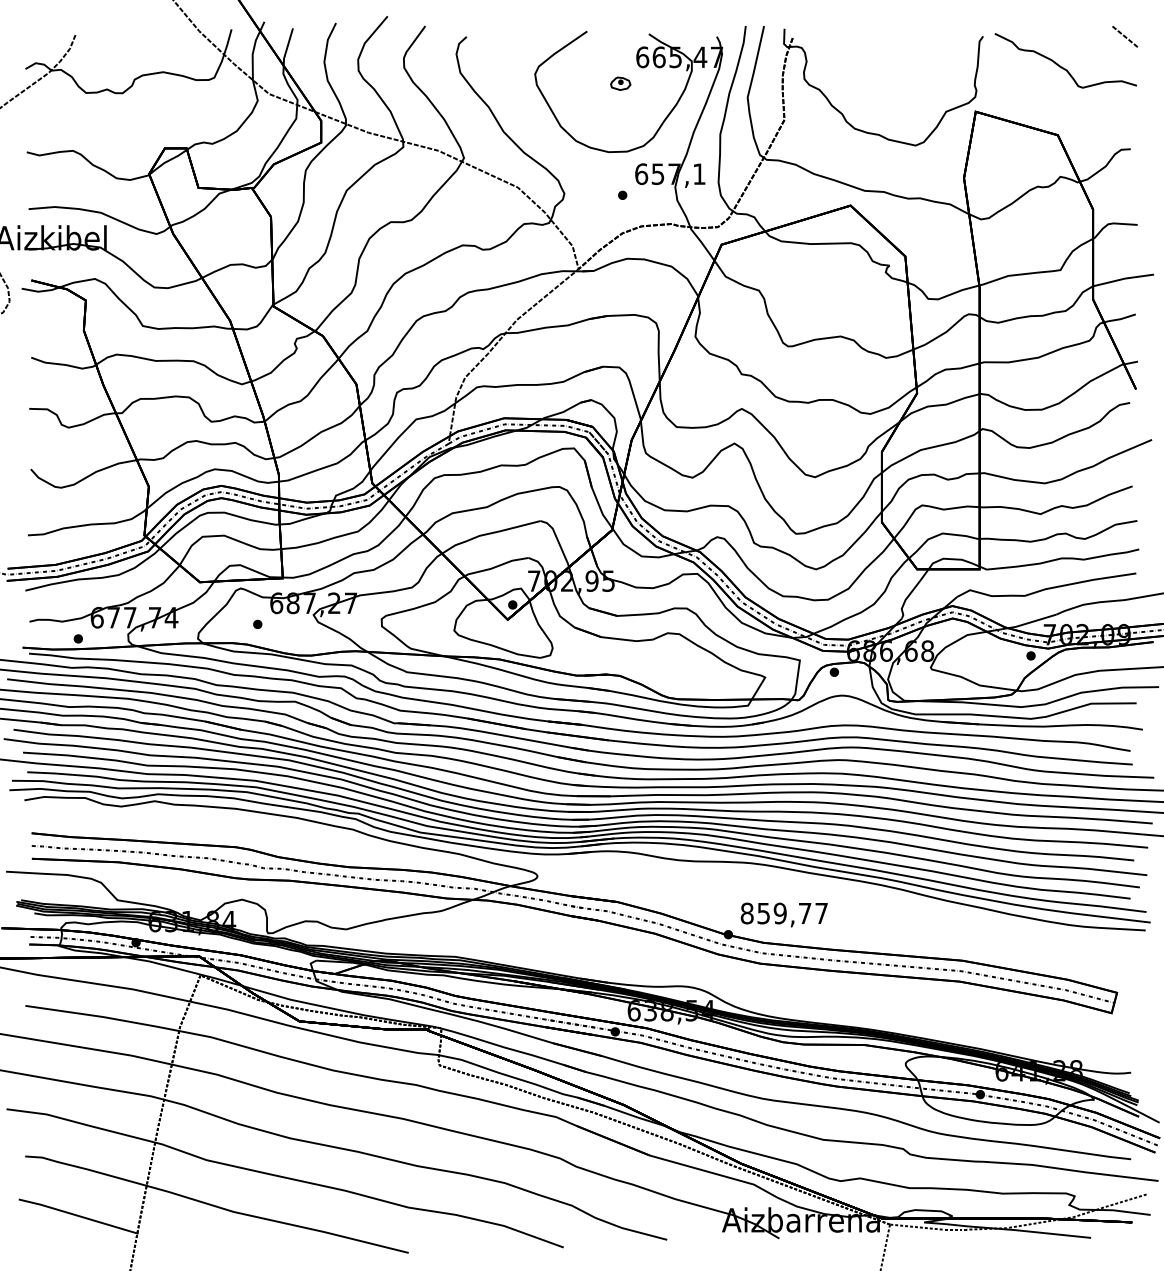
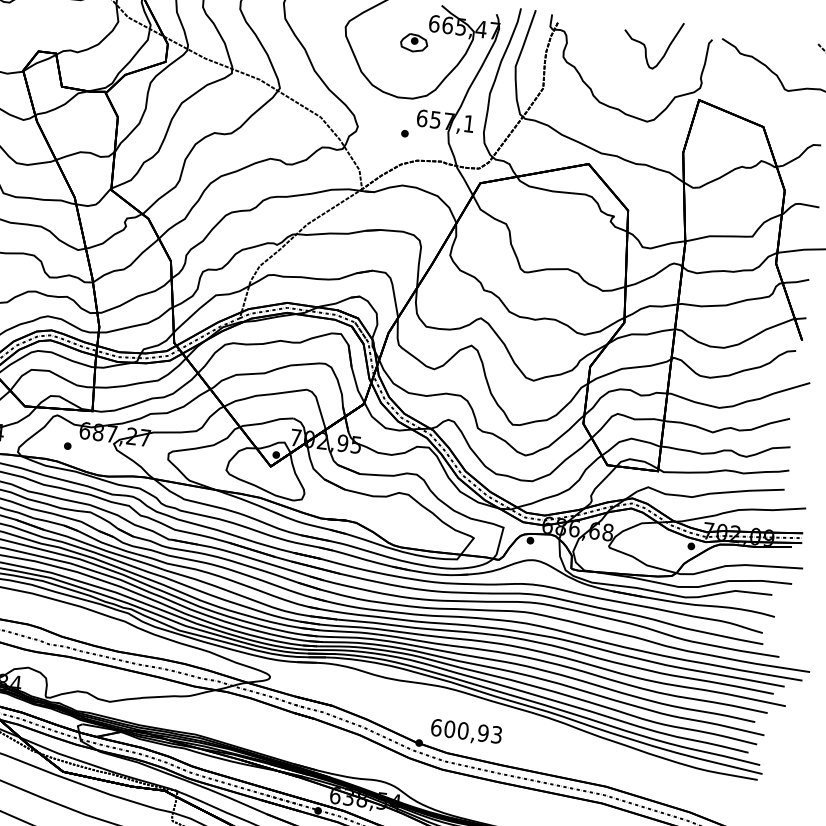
curve: (902, 53) -> (645, 45), added
part: (620, 83) -> (413, 42), size x1.67
text: (783, 913) -> (465, 731), 859,77 -> 600,93

